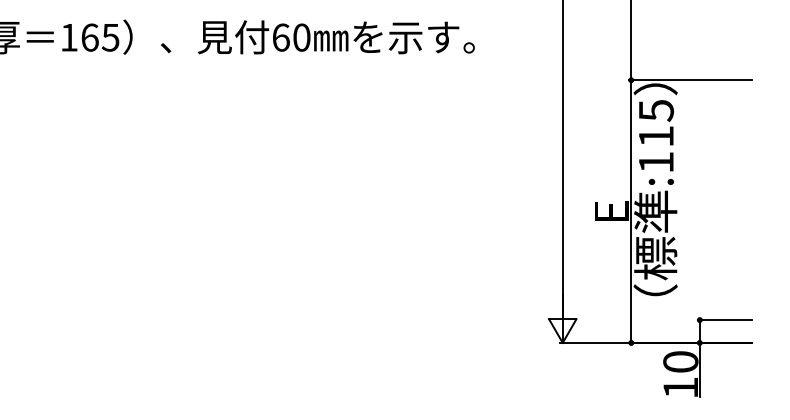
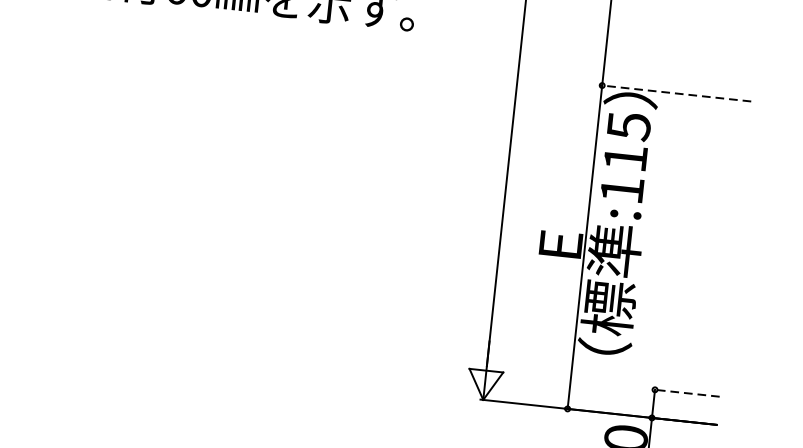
line: (690, 80) -> (675, 93), solid -> dashed
line: (724, 320) -> (685, 393), solid -> dashed

